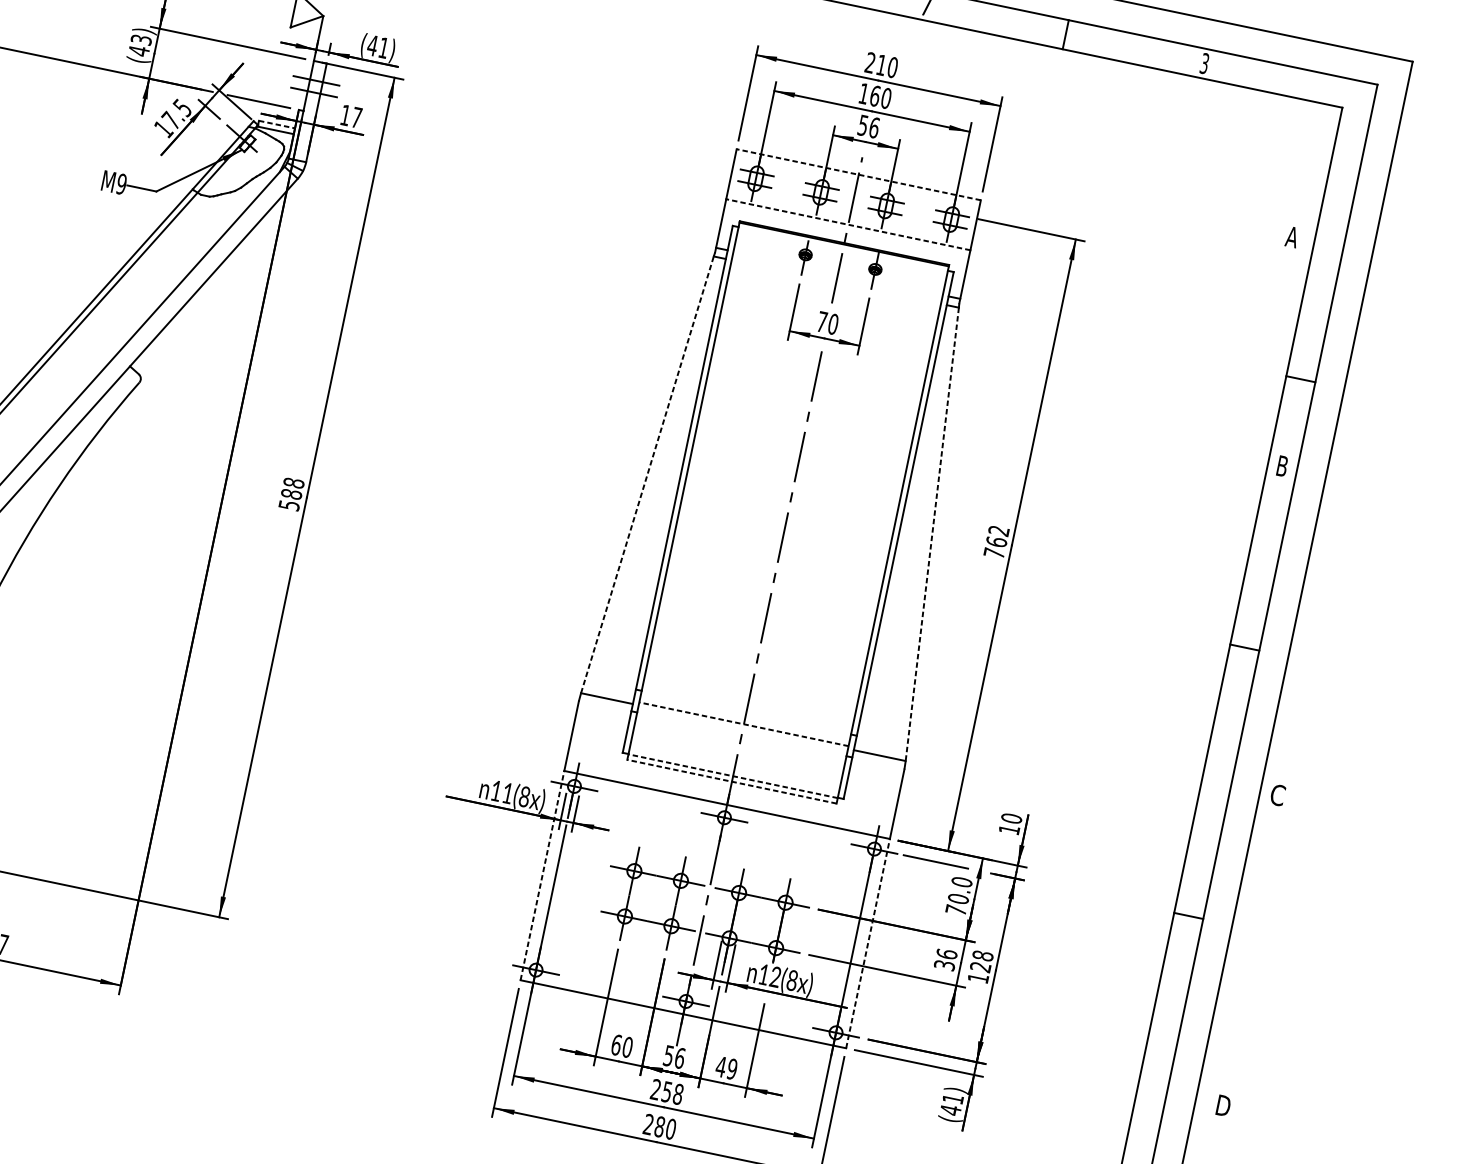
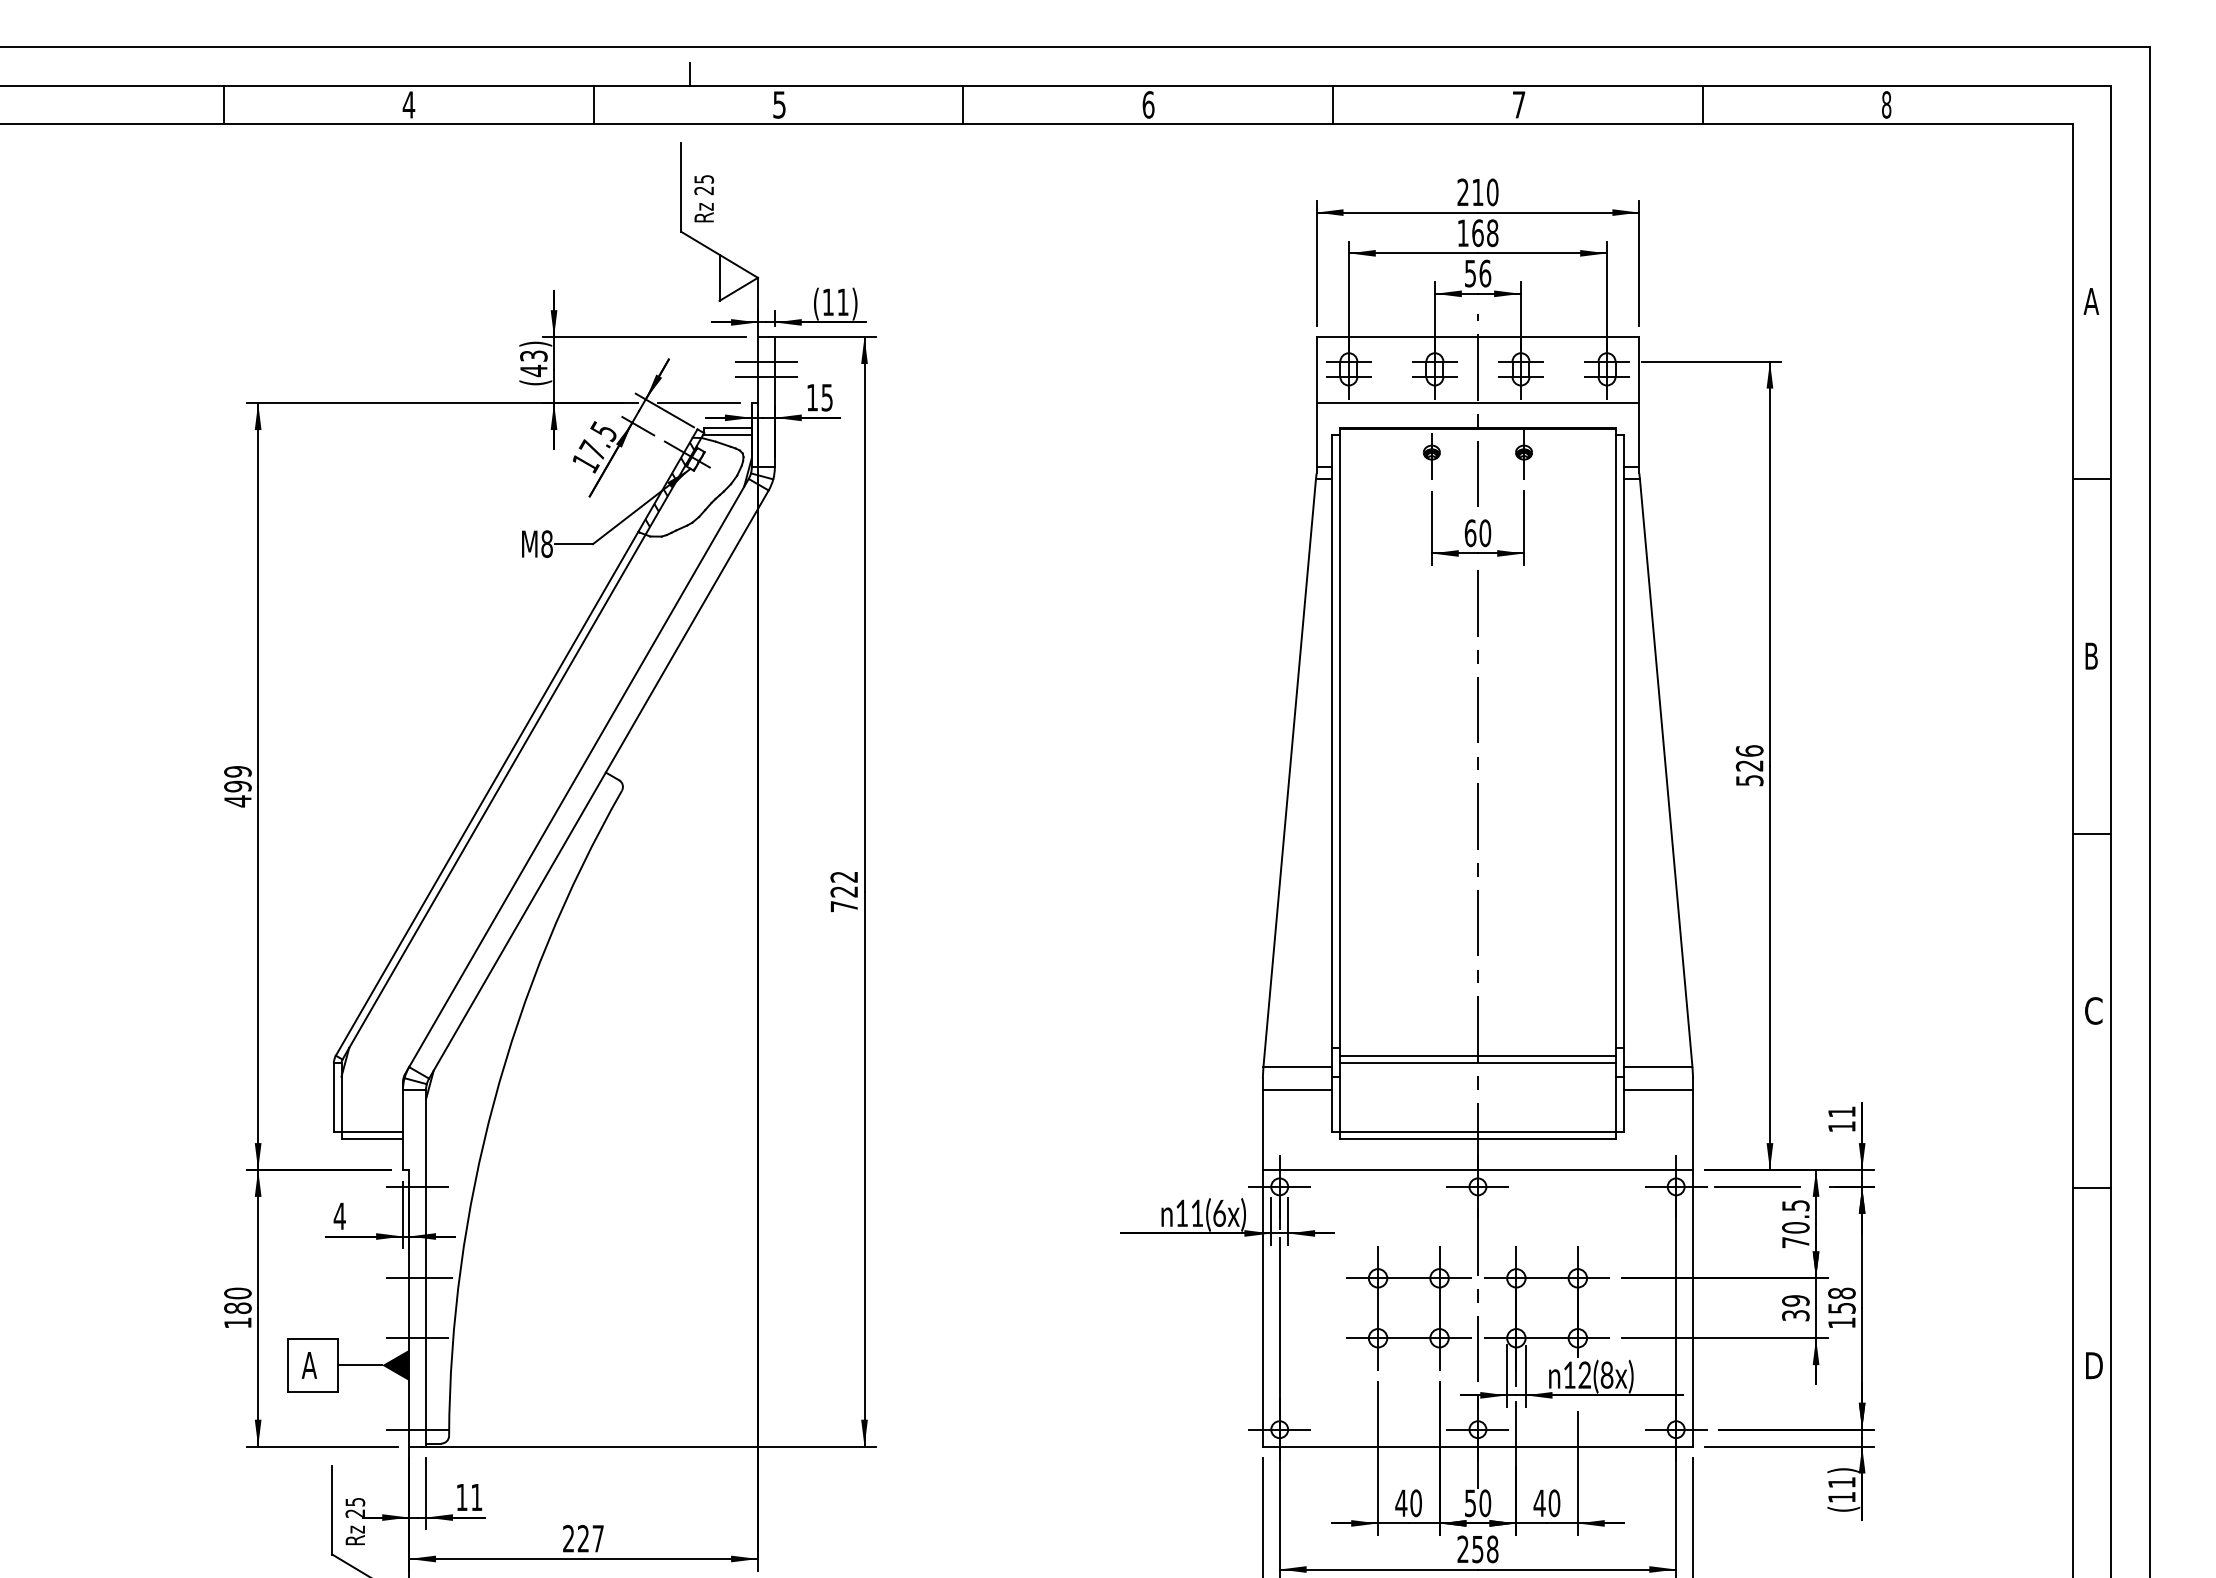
text: (372, 45) -> (828, 301), (41) -> (11)
text: (1204, 63) -> (1886, 104), 3 -> 8
text: (886, 97) -> (1492, 232), 160 -> 168
text: (356, 117) -> (826, 397), 17 -> 15
line: (276, 124) -> (727, 427), dashed -> solid
hatch: (223, 158) -> (669, 484), added
line: (858, 174) -> (1477, 337), dashed -> solid
text: (121, 183) -> (546, 543), M9 -> M8
line: (847, 224) -> (1477, 403), dashed -> solid
text: (1292, 237) -> (2091, 301), moved
text: (822, 322) -> (1470, 533), 70 -> 60
text: (1282, 465) -> (2091, 655), moved
line: (647, 474) -> (1289, 772), dashed -> solid
text: (291, 494) -> (844, 891), 588 -> 722
line: (932, 534) -> (1666, 773), dashed -> solid
text: (996, 541) -> (1749, 765), 762 -> 526
line: (602, 716) -> (1296, 1090), added
line: (744, 718) -> (1477, 1055), added
line: (743, 724) -> (1477, 1063), dashed -> solid
line: (876, 773) -> (1658, 1090), added
line: (732, 776) -> (1477, 1132), dashed -> solid
line: (731, 781) -> (1477, 1139), dashed -> solid
text: (1277, 794) -> (2093, 1010), moved
text: (524, 796) -> (1219, 1212), 11(8x) -> 11(6x)
text: (1011, 818) -> (1841, 1111), 10 -> 11
line: (542, 874) -> (1262, 1307), dashed -> solid
text: (961, 882) -> (1795, 1205), 70.0 -> 70.5
line: (868, 943) -> (1693, 1307), dashed -> solid
text: (946, 953) -> (1795, 1300), 36 -> 39
text: (980, 967) -> (1841, 1308), 128 -> 158
text: (616, 1045) -> (1401, 1503), 60 -> 40
text: (680, 1057) -> (1485, 1502), 56 -> 50
text: (732, 1069) -> (1554, 1503), 49 -> 40
text: (1223, 1105) -> (2094, 1365), moved
text: (950, 1110) -> (1841, 1497), (41) -> (11)

